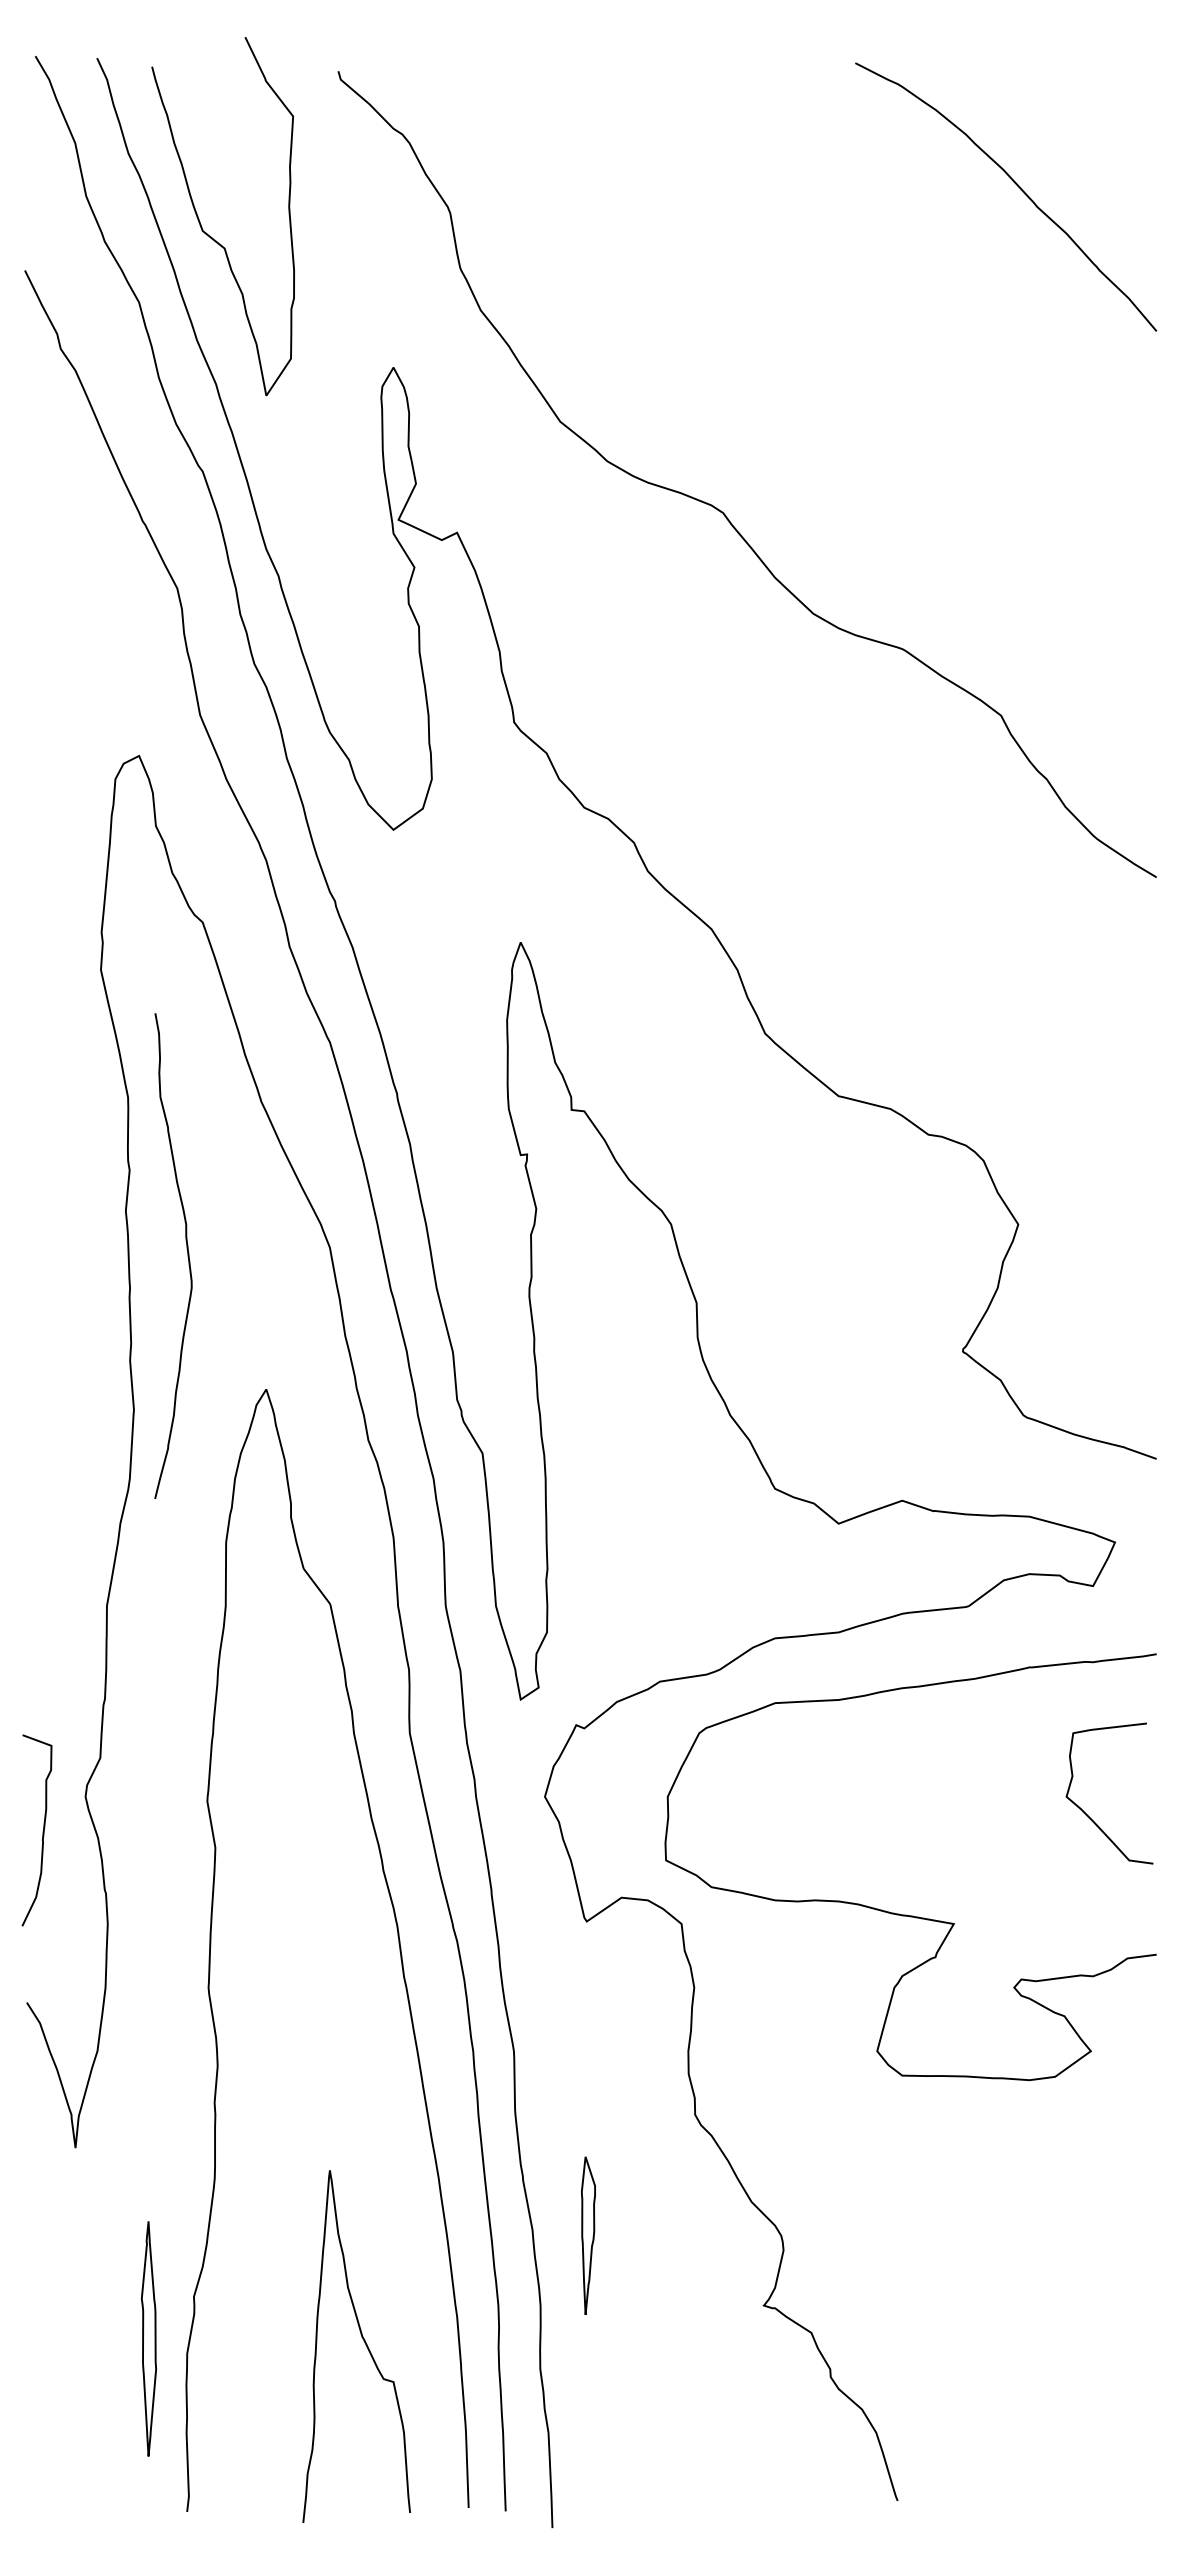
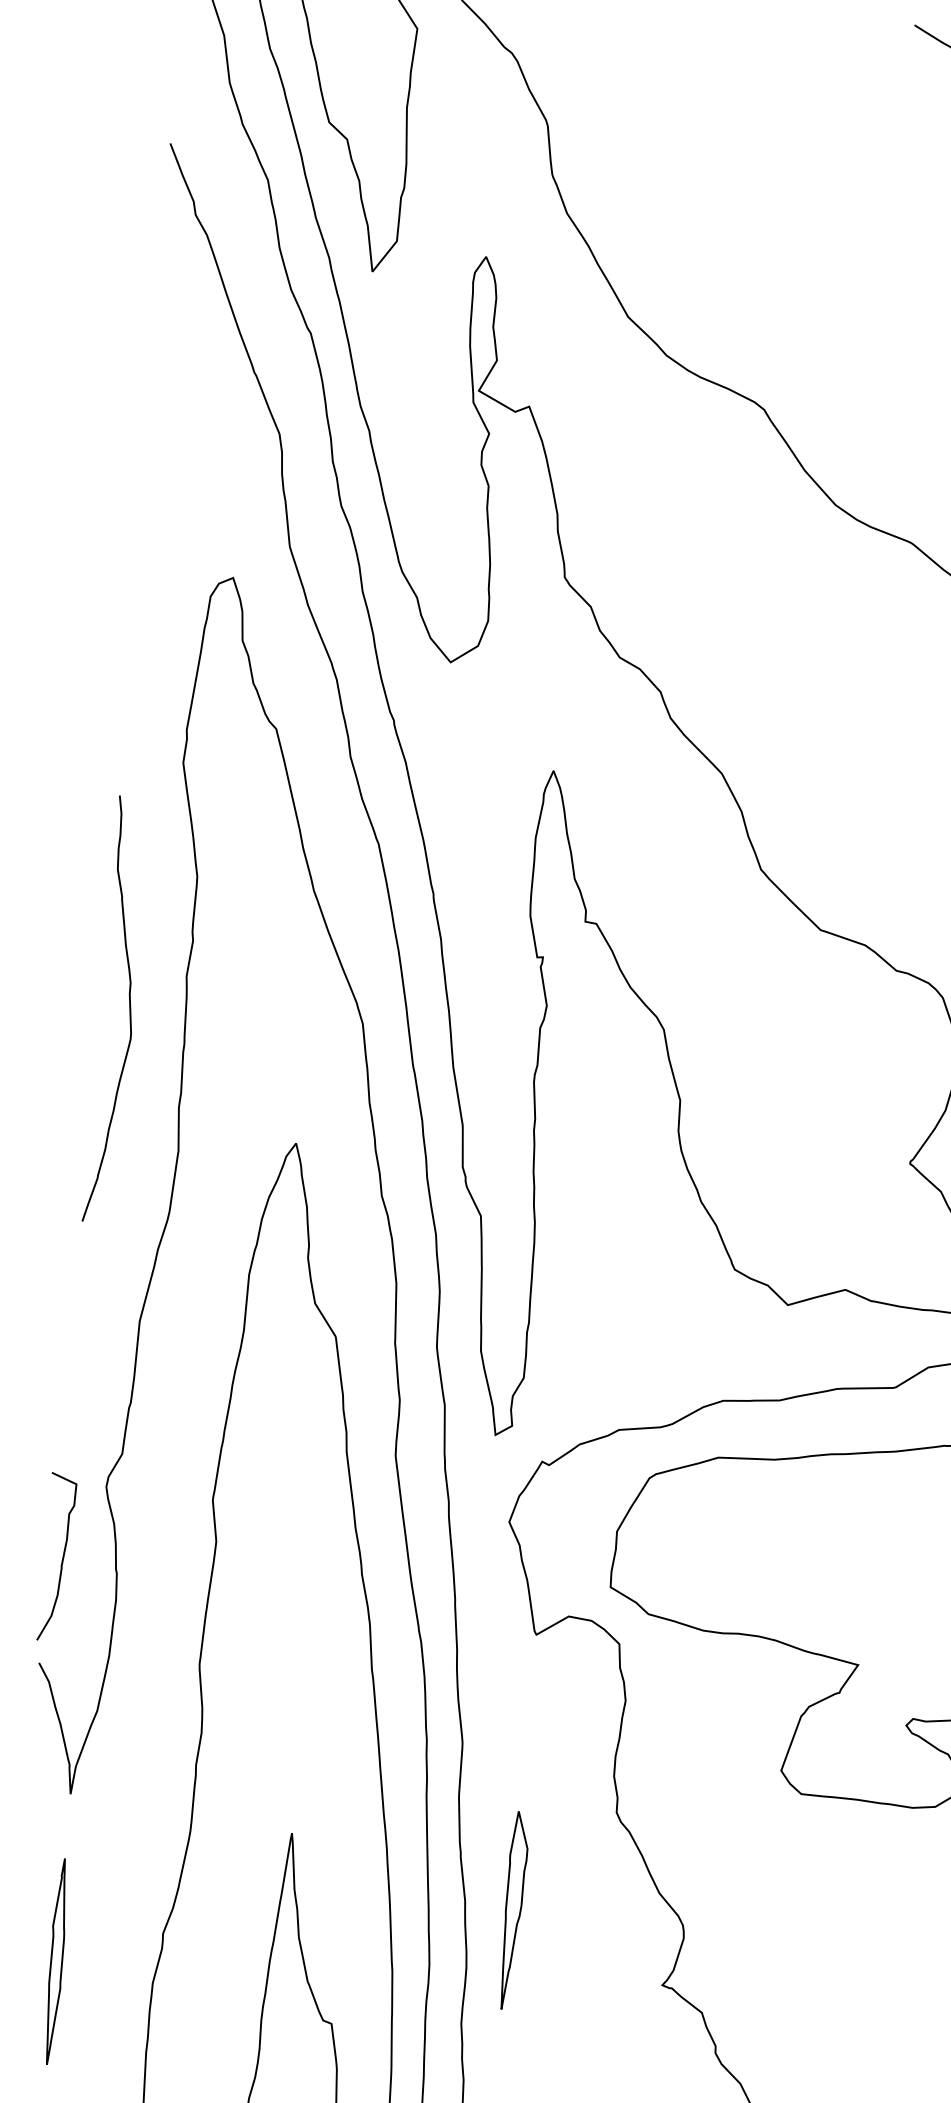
curve: (187, 1255) -> (129, 1010), moved
curve: (42, 1831) -> (62, 1558), moved
part: (588, 2235) -> (513, 1910), size x1.43
part: (148, 2338) -> (55, 1961), moved

